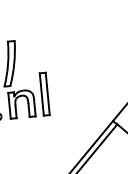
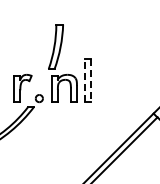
line: (42, 93) -> (85, 79), solid -> dashed
line: (48, 93) -> (91, 80), solid -> dashed

